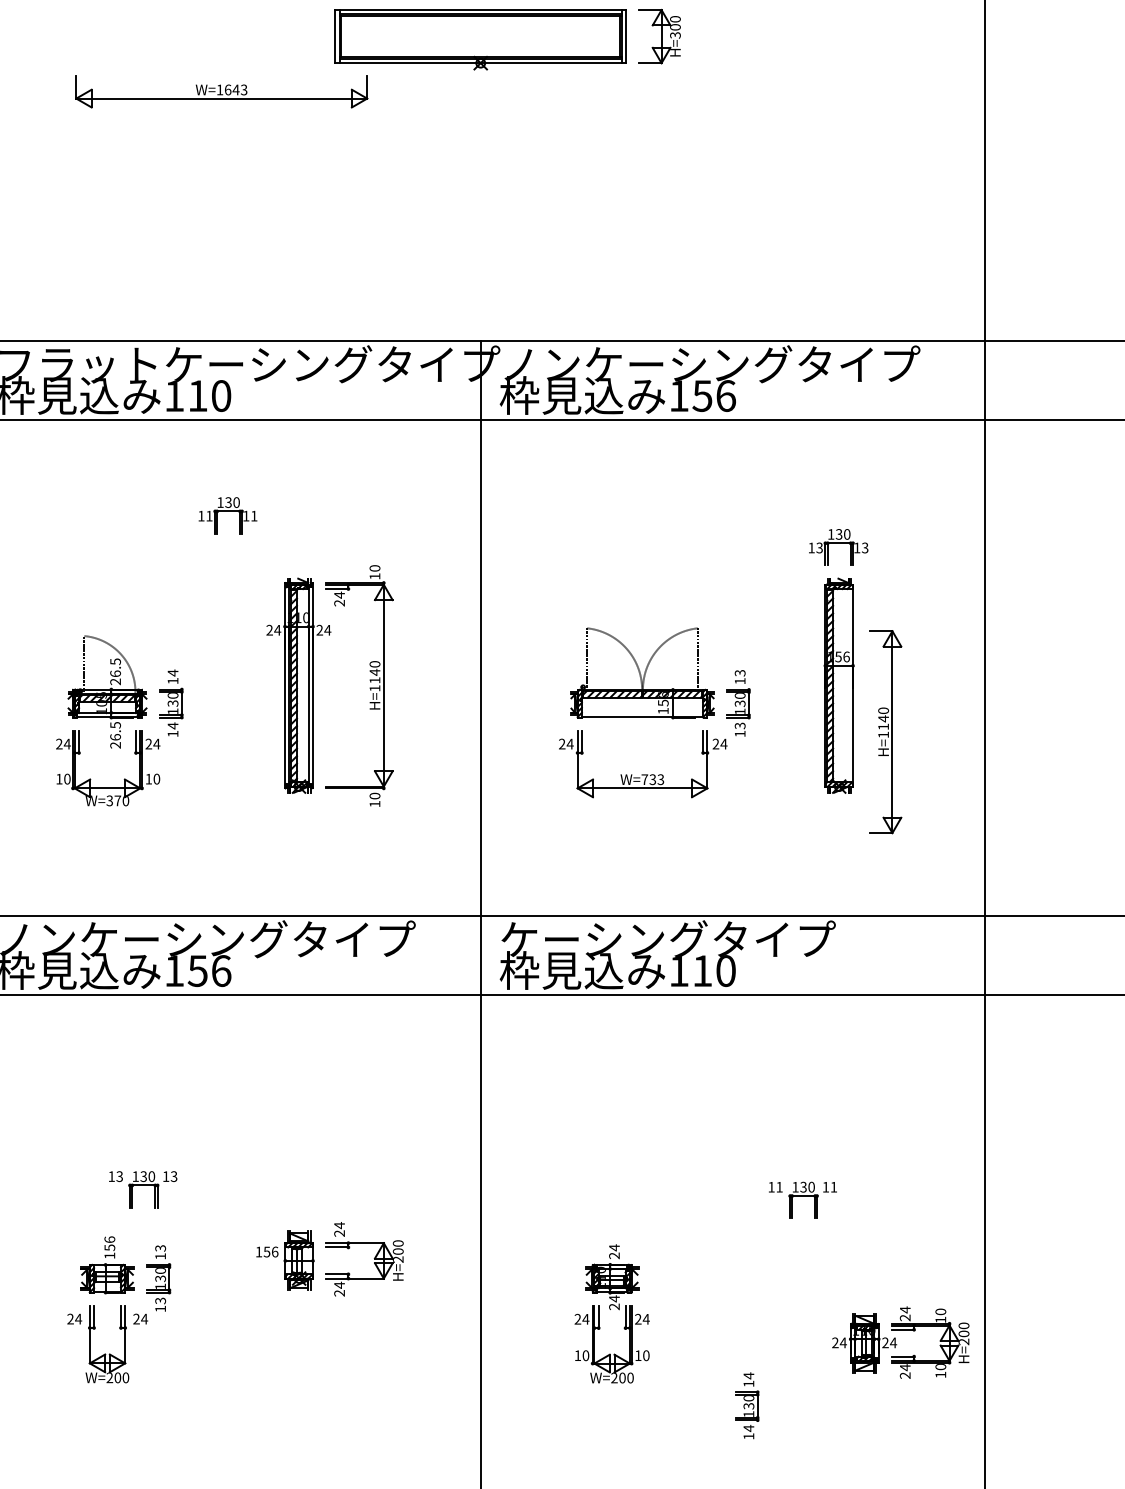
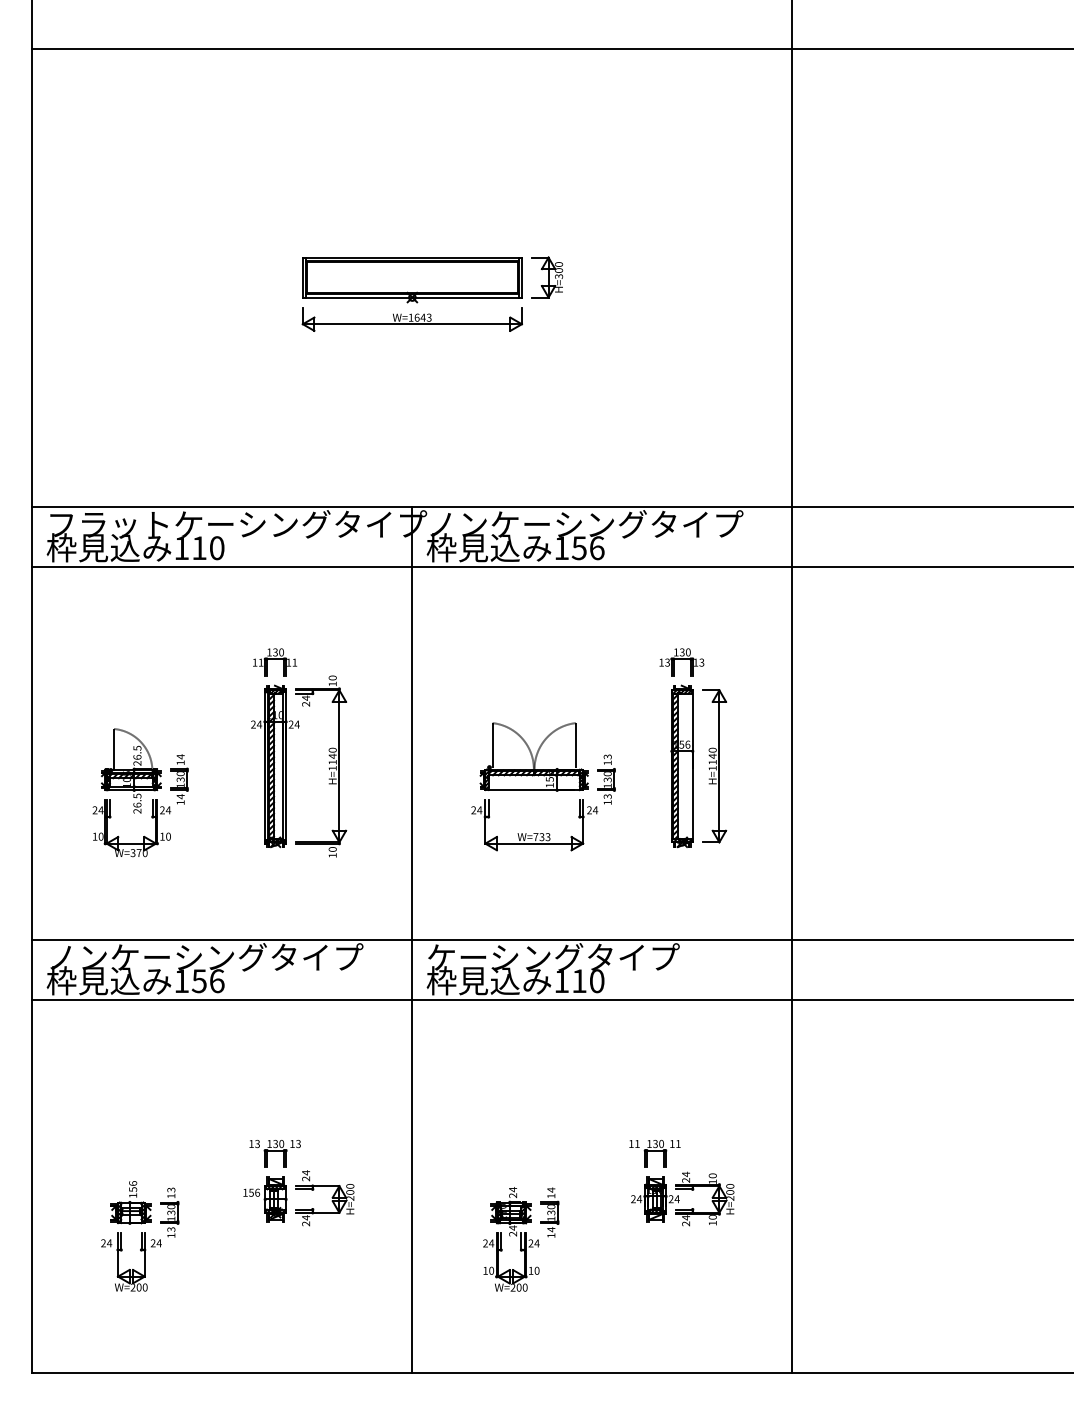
part: (220, 92) -> (411, 319), moved
part: (228, 515) -> (275, 662), moved
part: (885, 732) -> (714, 766), moved
part: (142, 1189) -> (274, 1153), moved
part: (900, 1341) -> (682, 1198), moved
part: (746, 1405) -> (549, 1212), moved

